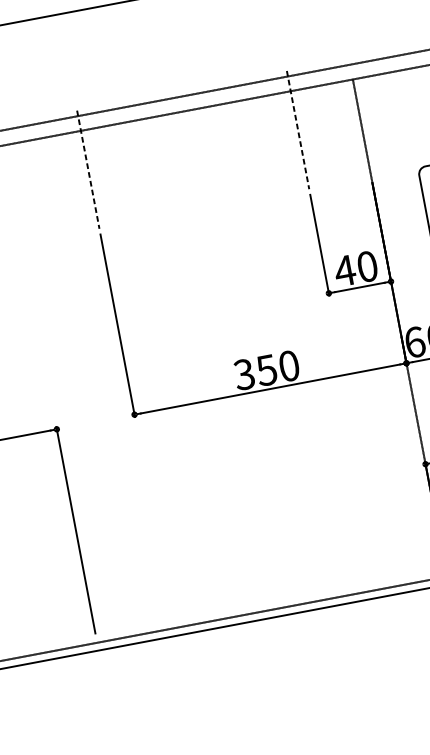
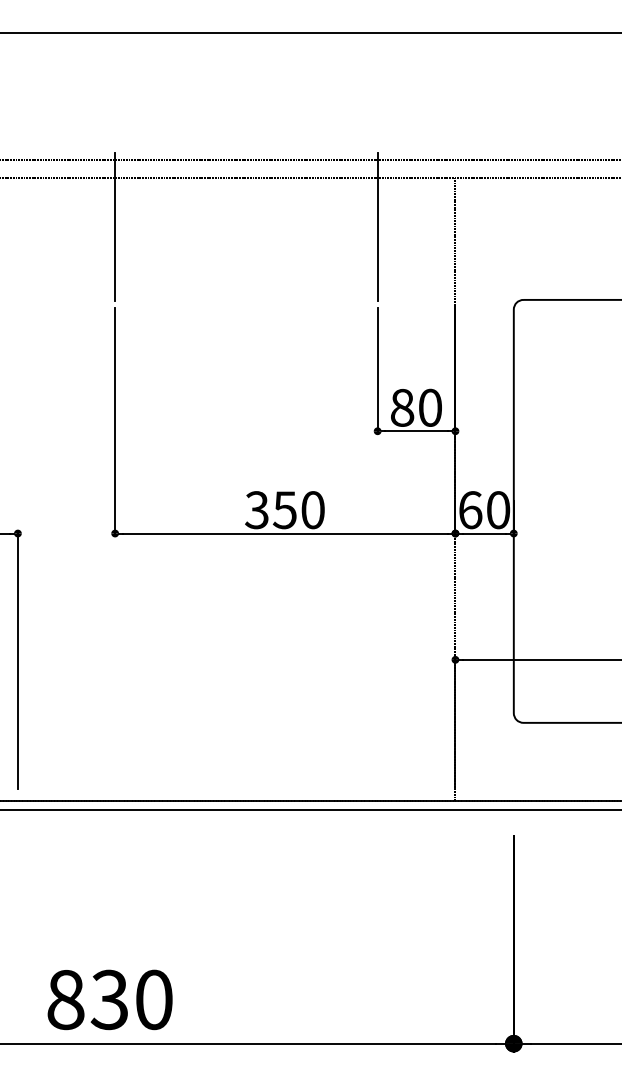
line: (297, 130) -> (377, 227), dashed -> solid
line: (88, 170) -> (115, 227), dashed -> solid
text: (344, 270) -> (401, 407), 40 -> 80

